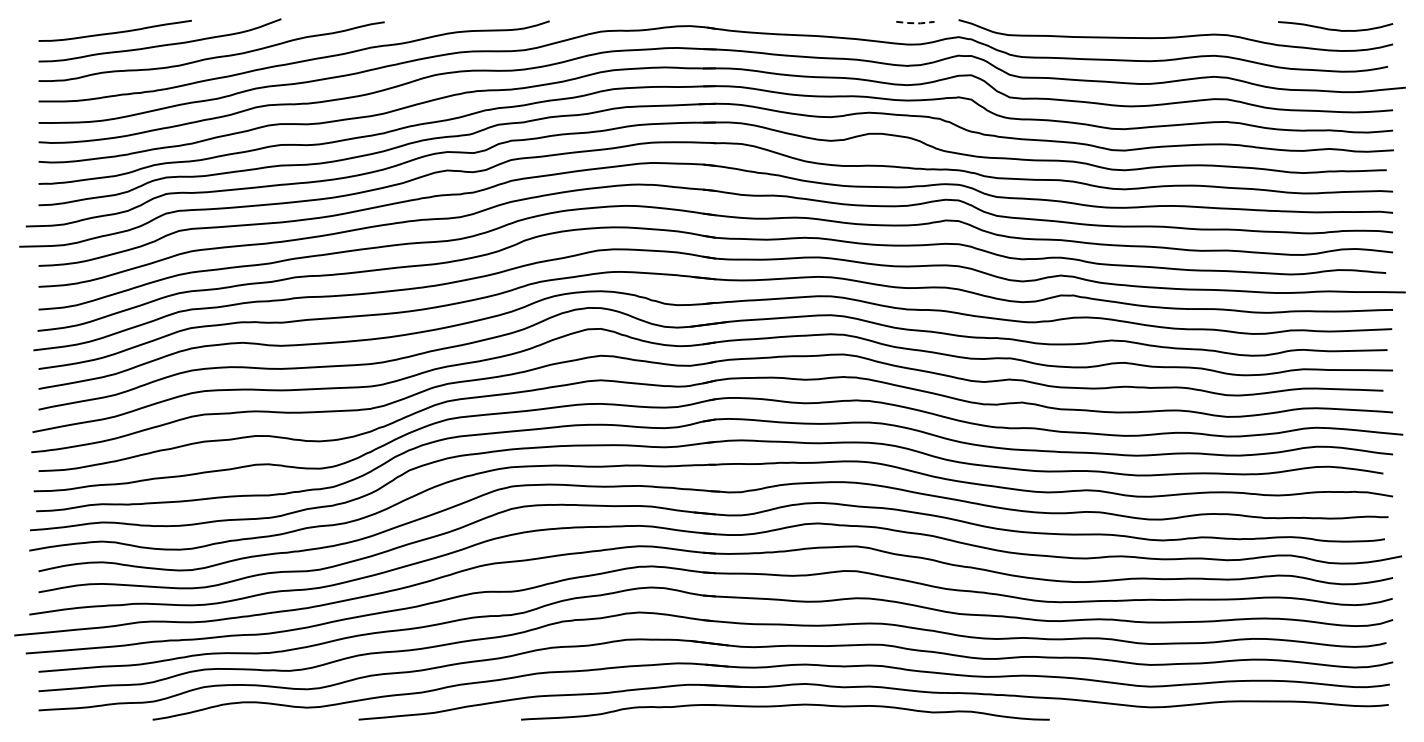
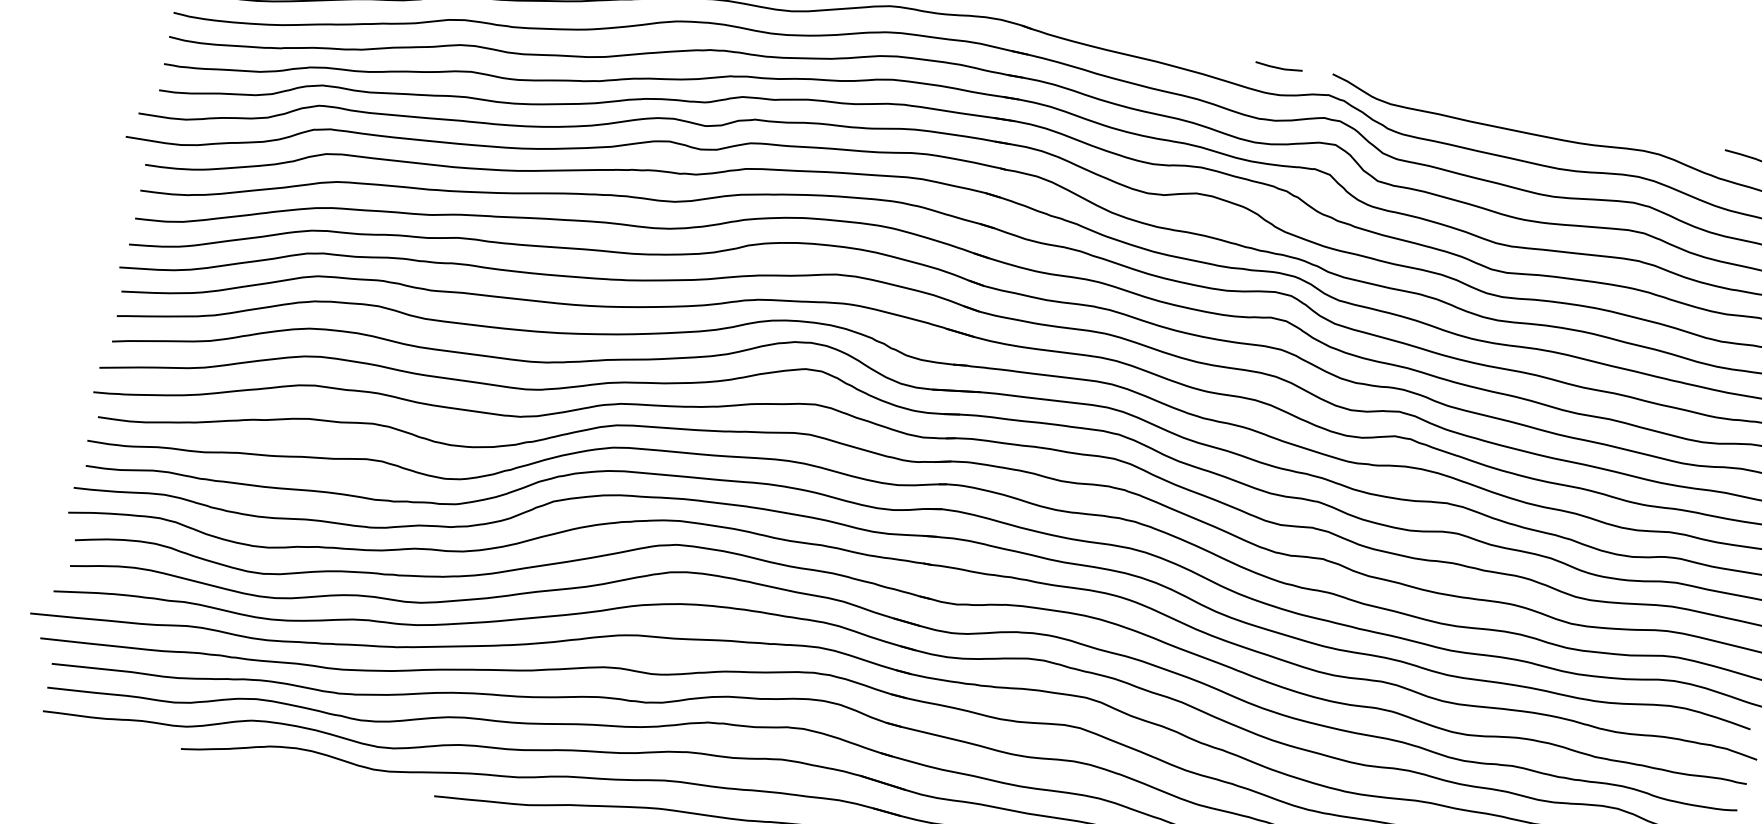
line: (915, 23) -> (1278, 68), dashed -> solid

